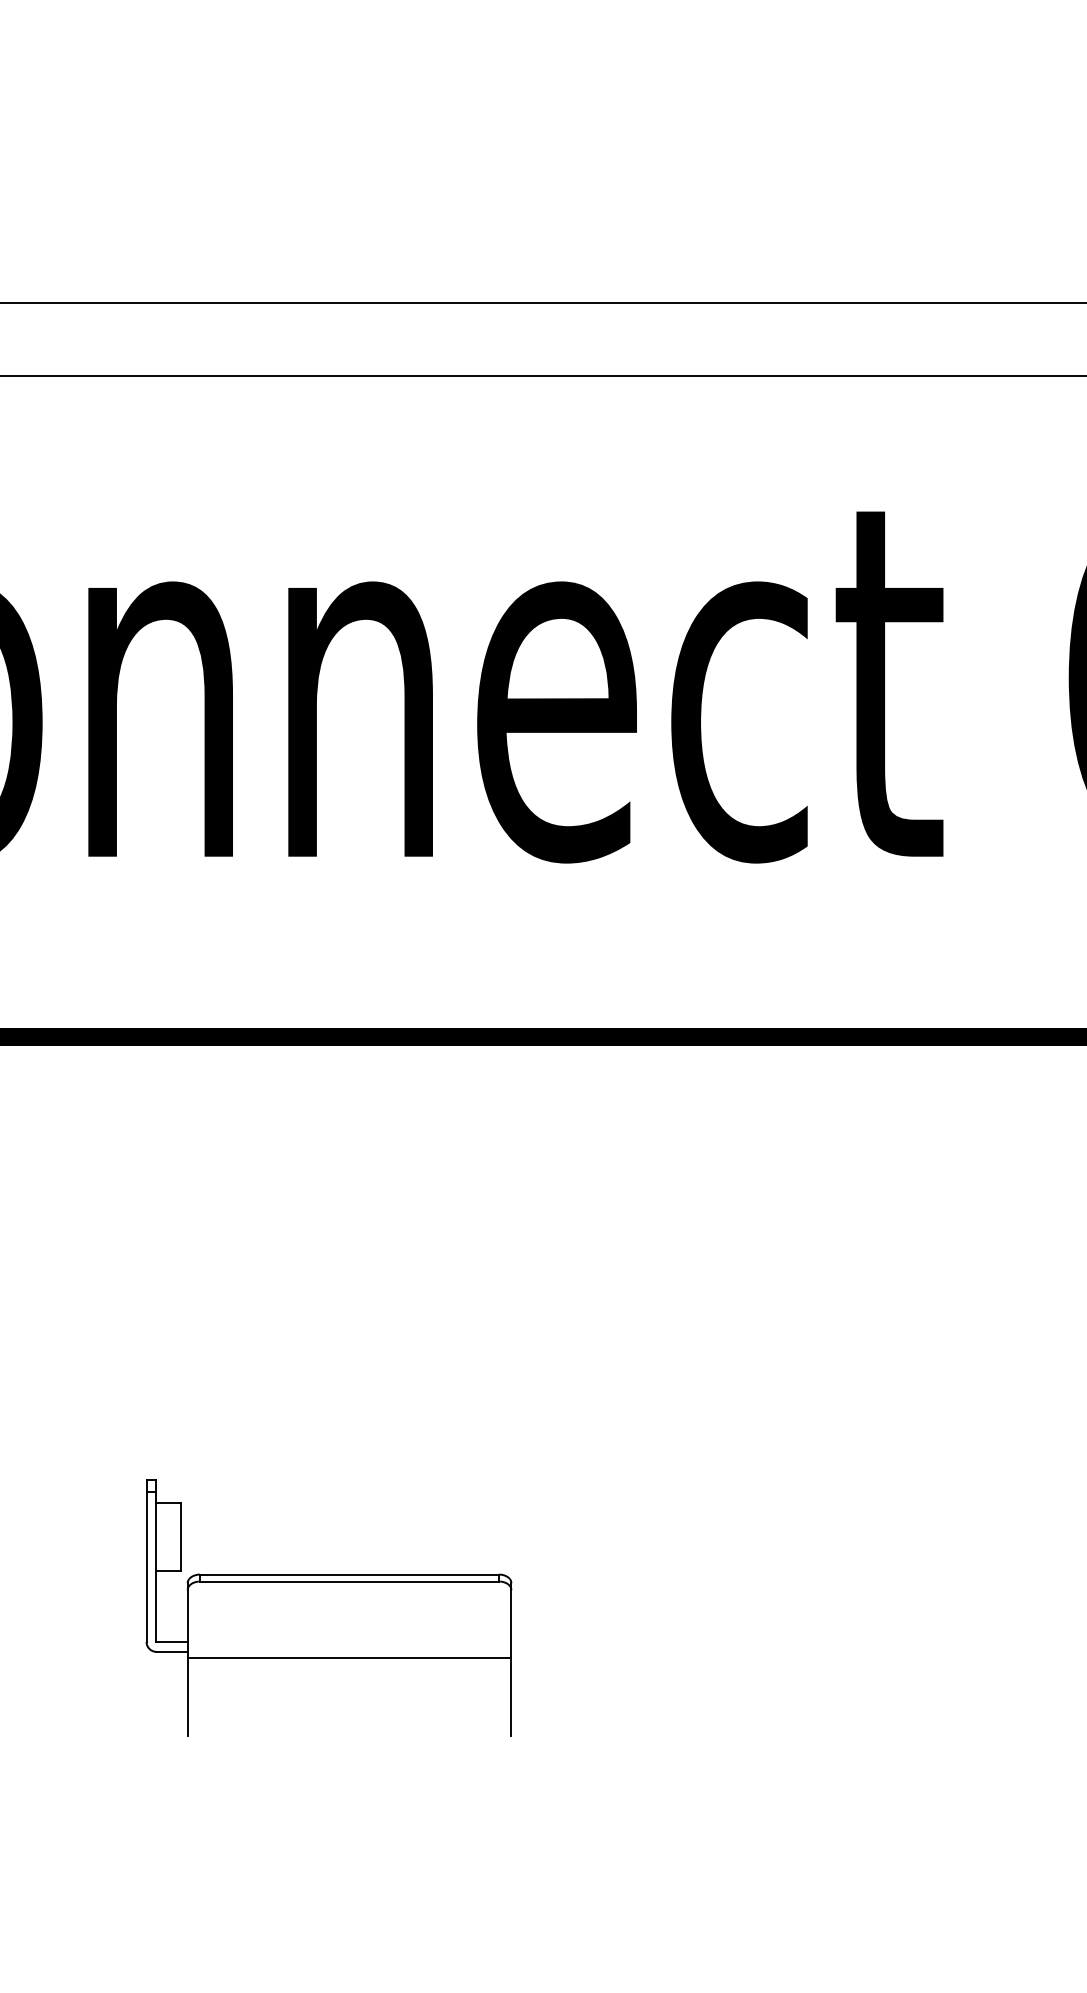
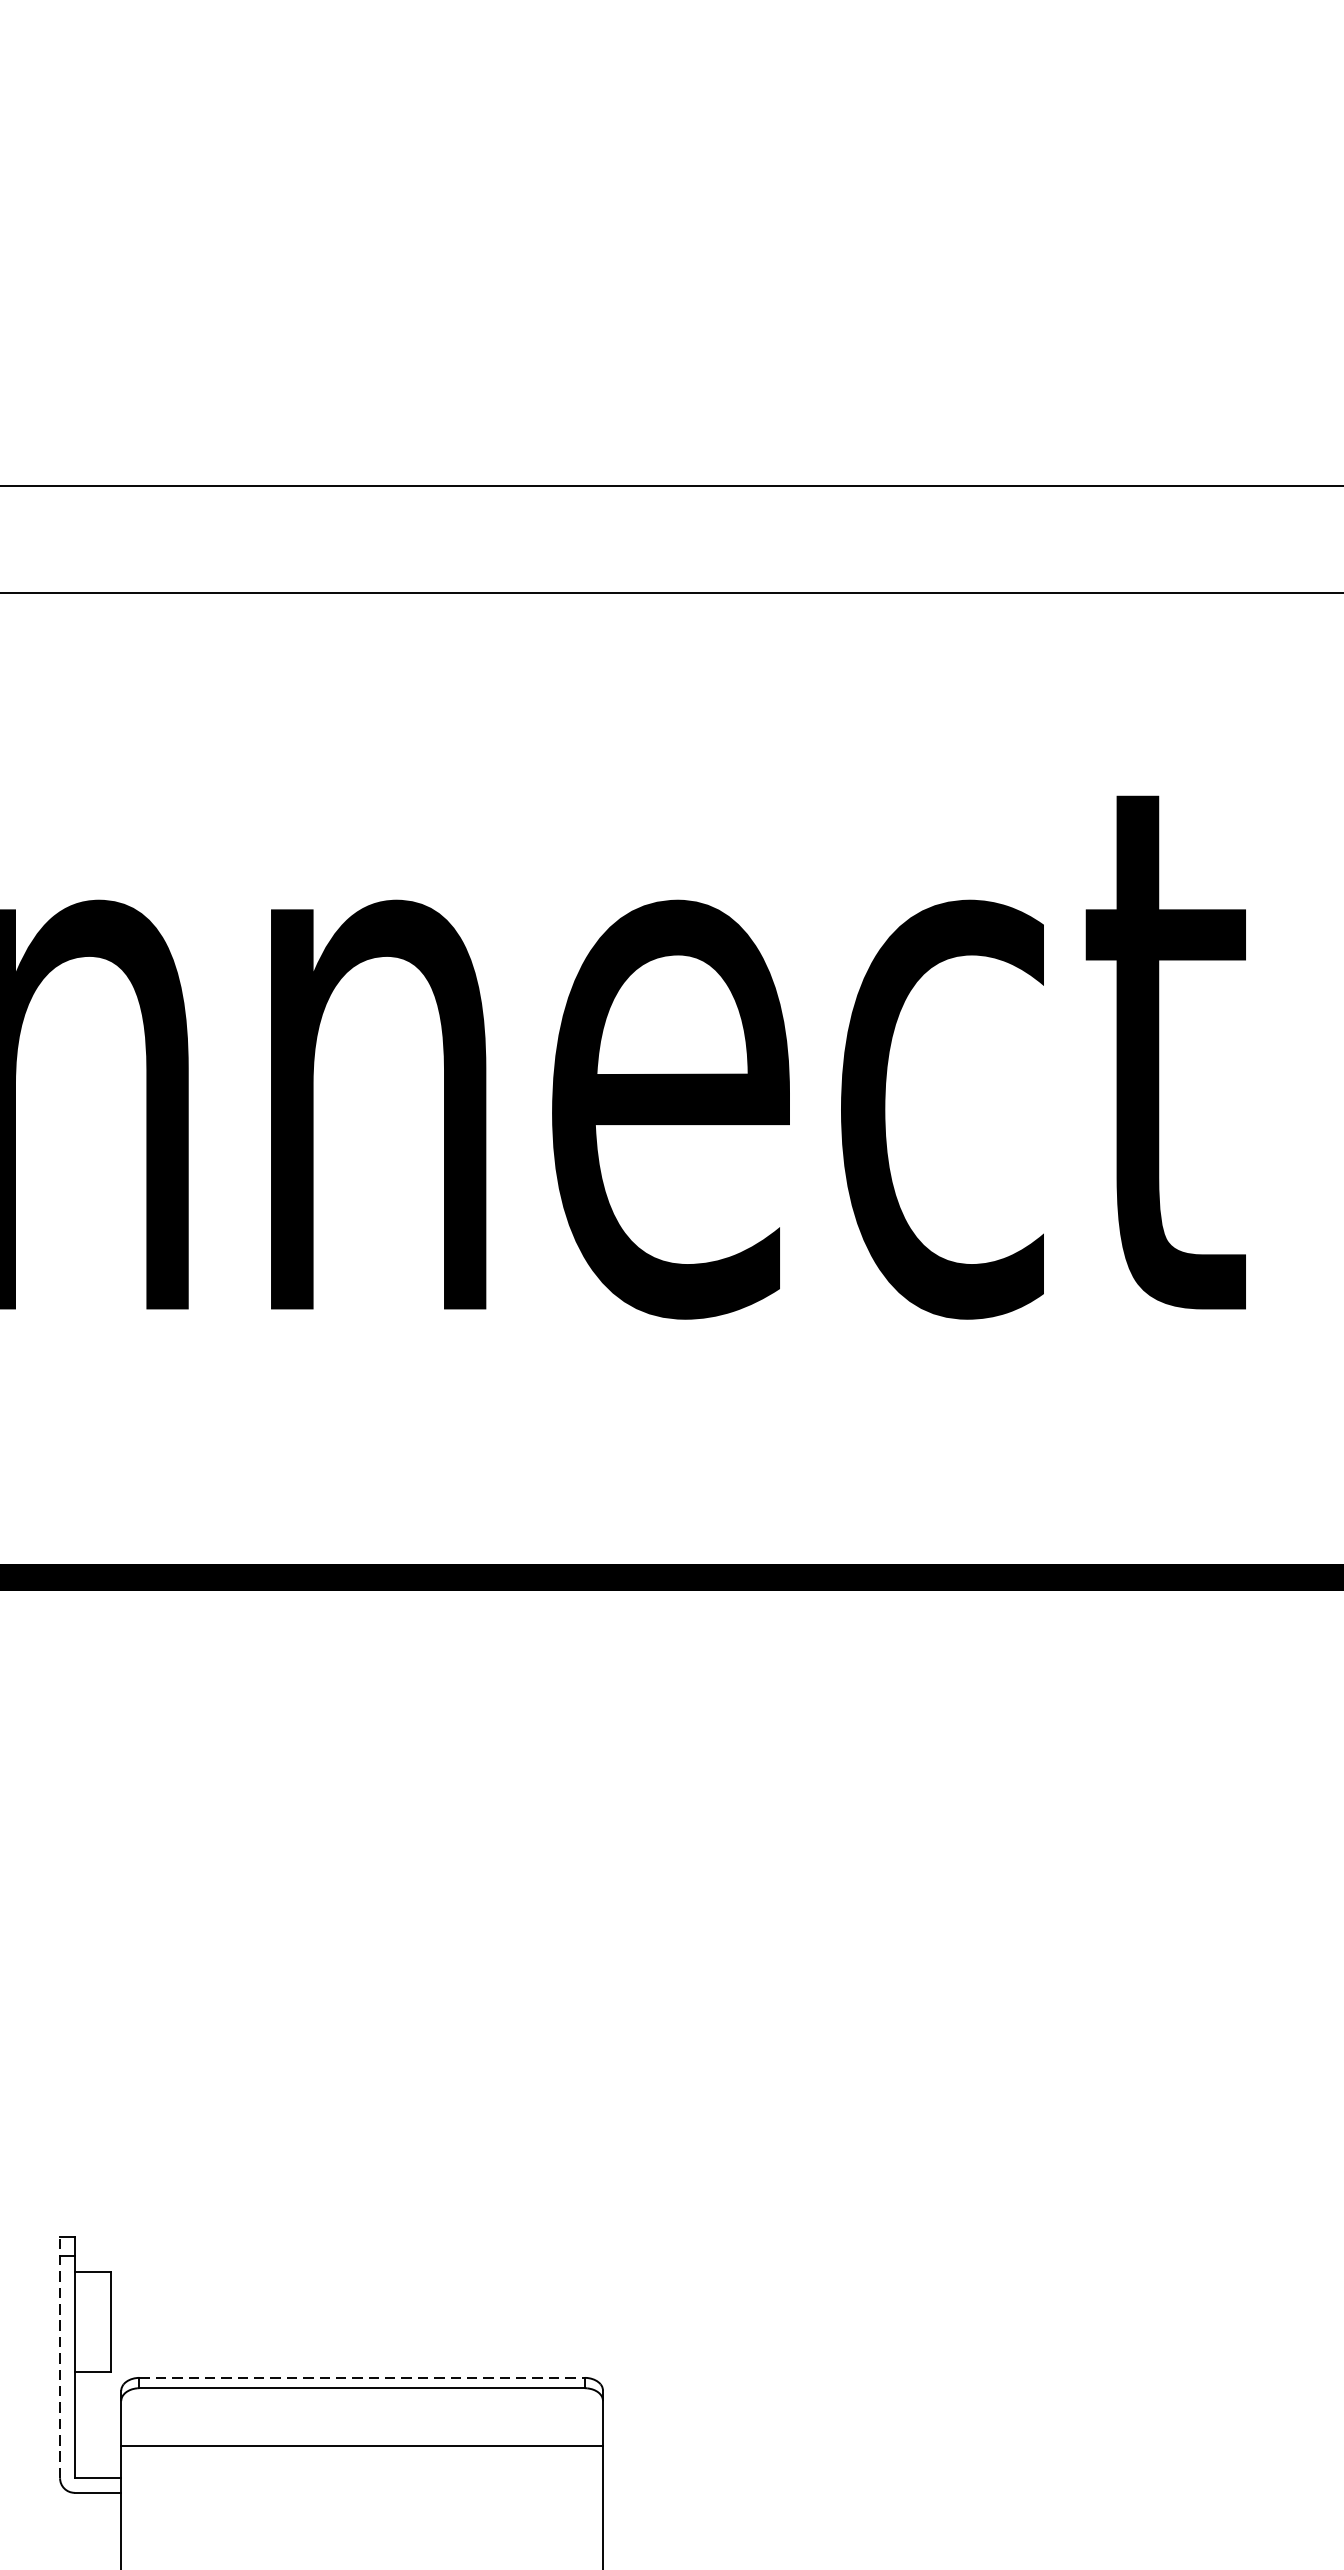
line: (146, 1561) -> (59, 2358), solid -> dashed
line: (349, 1574) -> (362, 2377), solid -> dashed
line: (349, 1658) -> (362, 2446), moved

